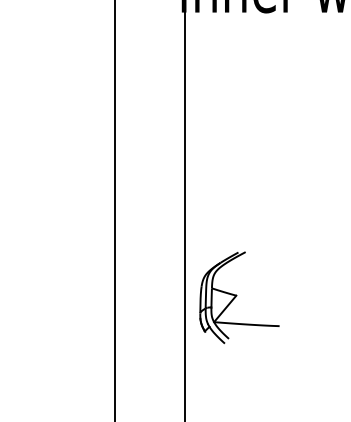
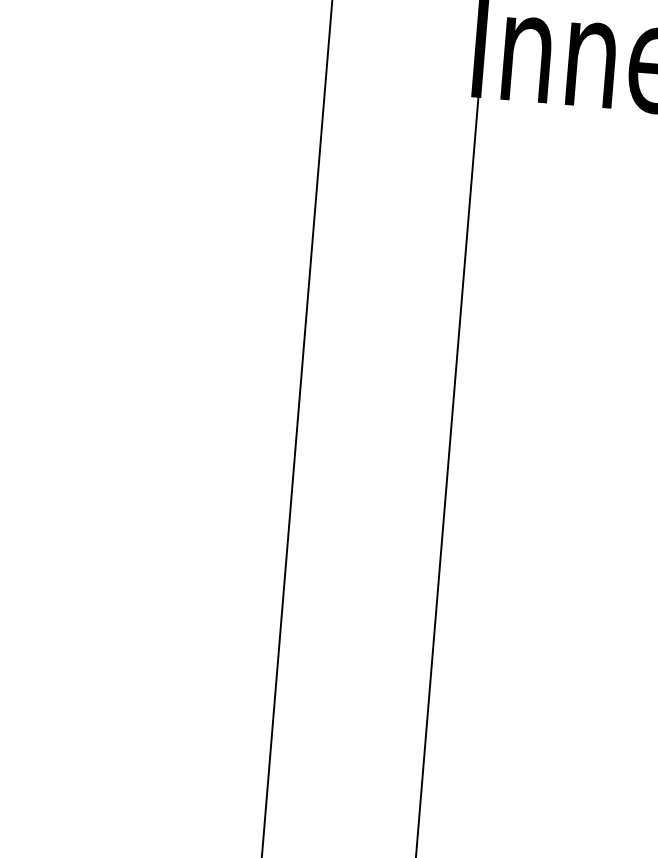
part: (239, 297) -> (545, 725), removed

